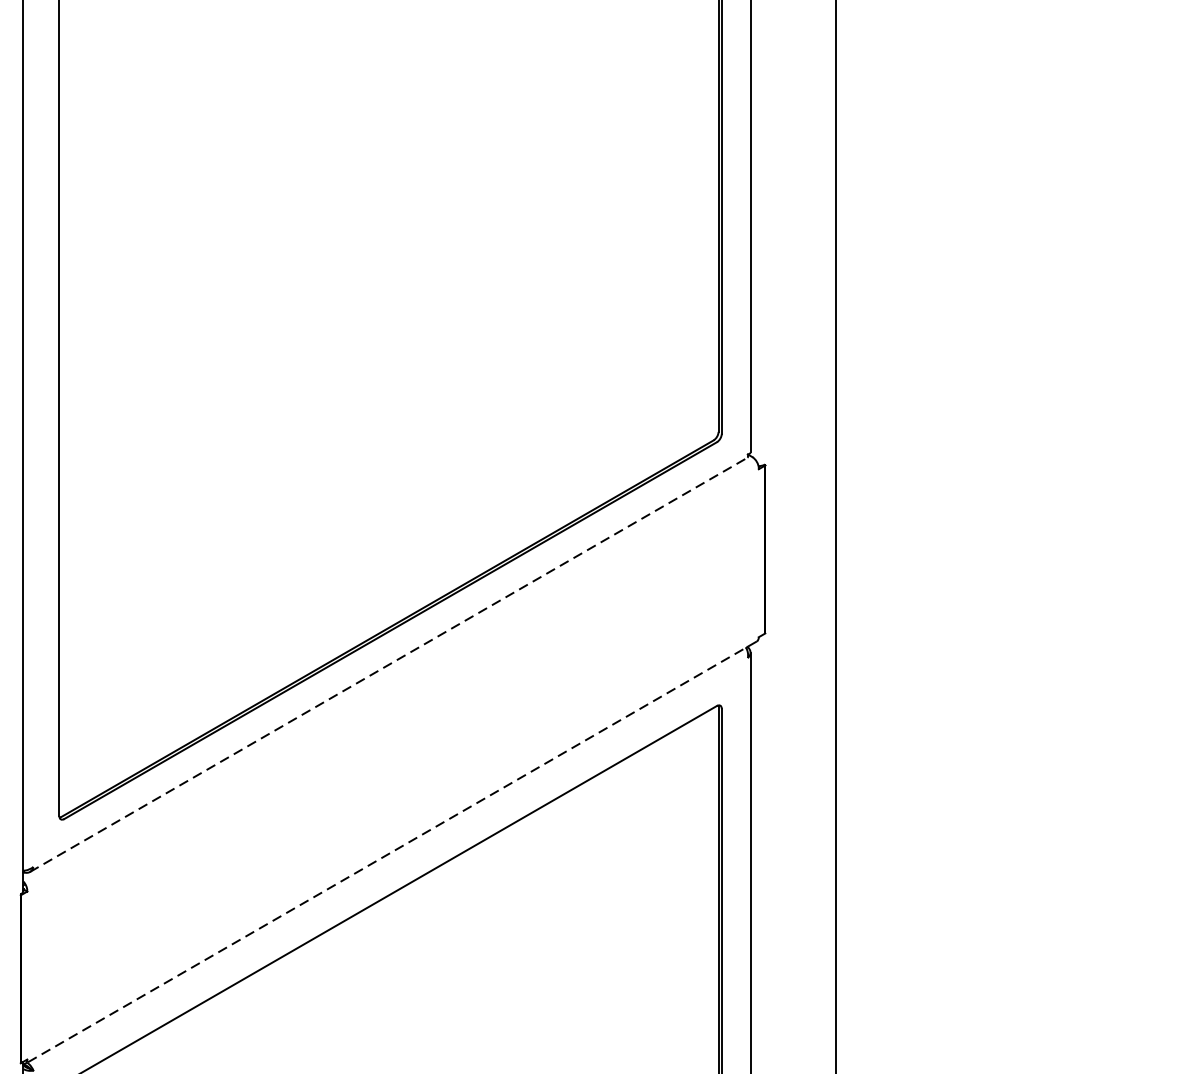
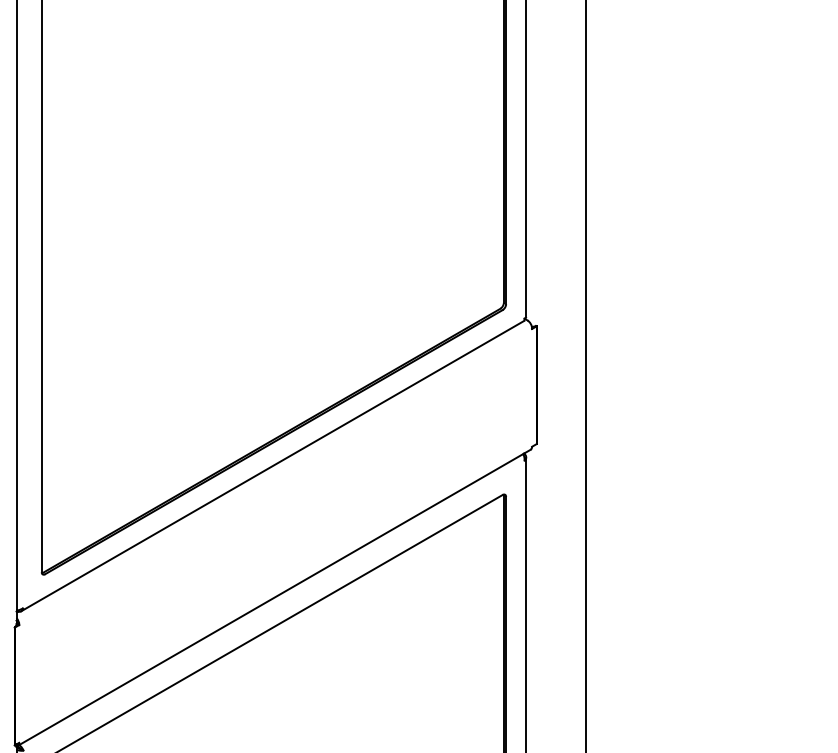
line: (389, 663) -> (273, 465), dashed -> solid
line: (389, 853) -> (273, 598), dashed -> solid

